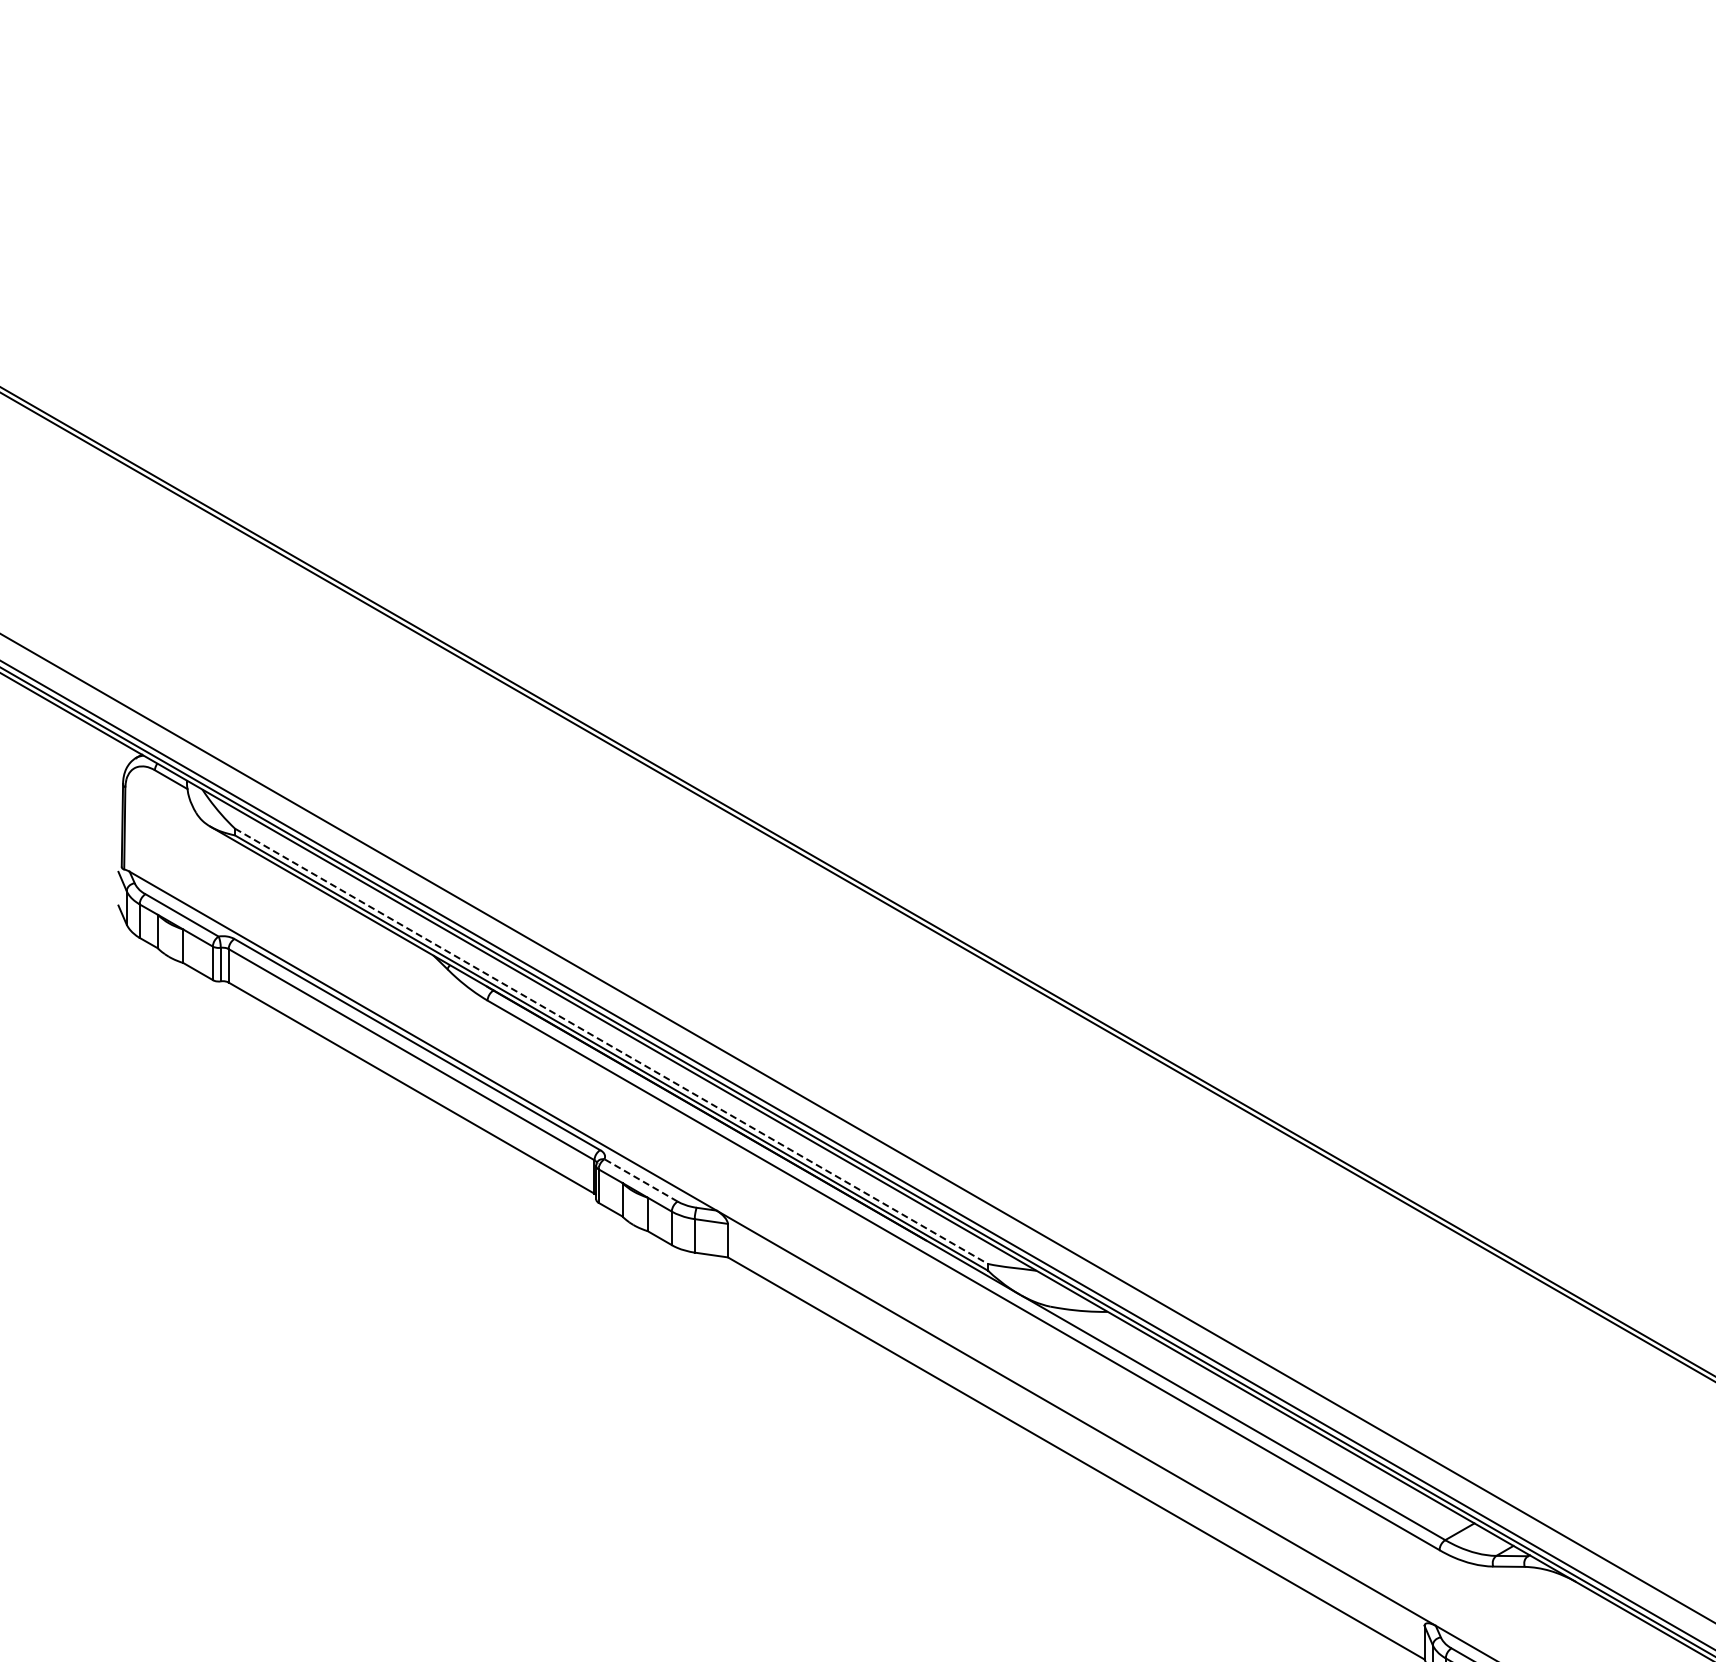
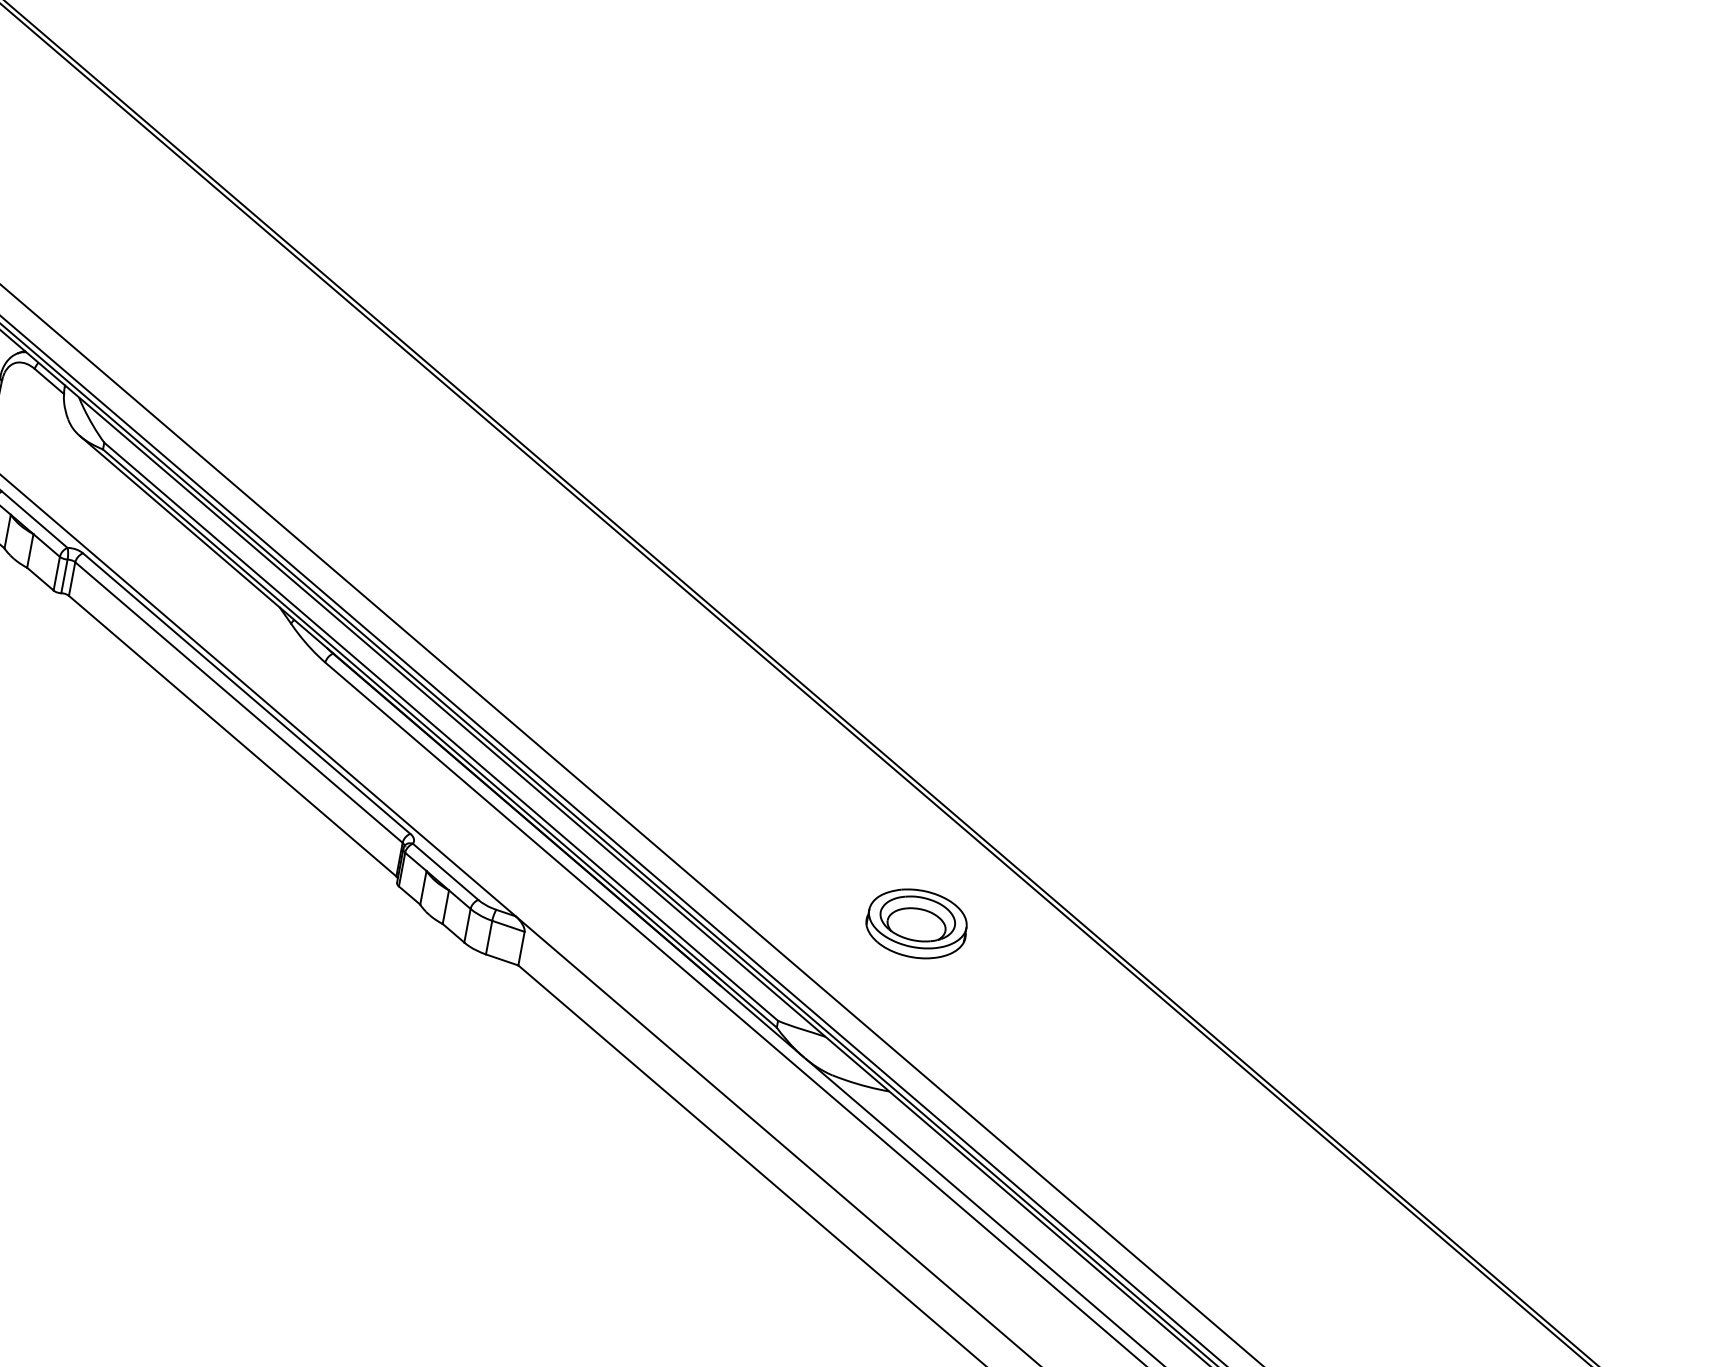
line: (611, 1046) -> (441, 731), dashed -> solid
part: (1104, 1145) -> (917, 923), added
line: (640, 1180) -> (445, 871), dashed -> solid

